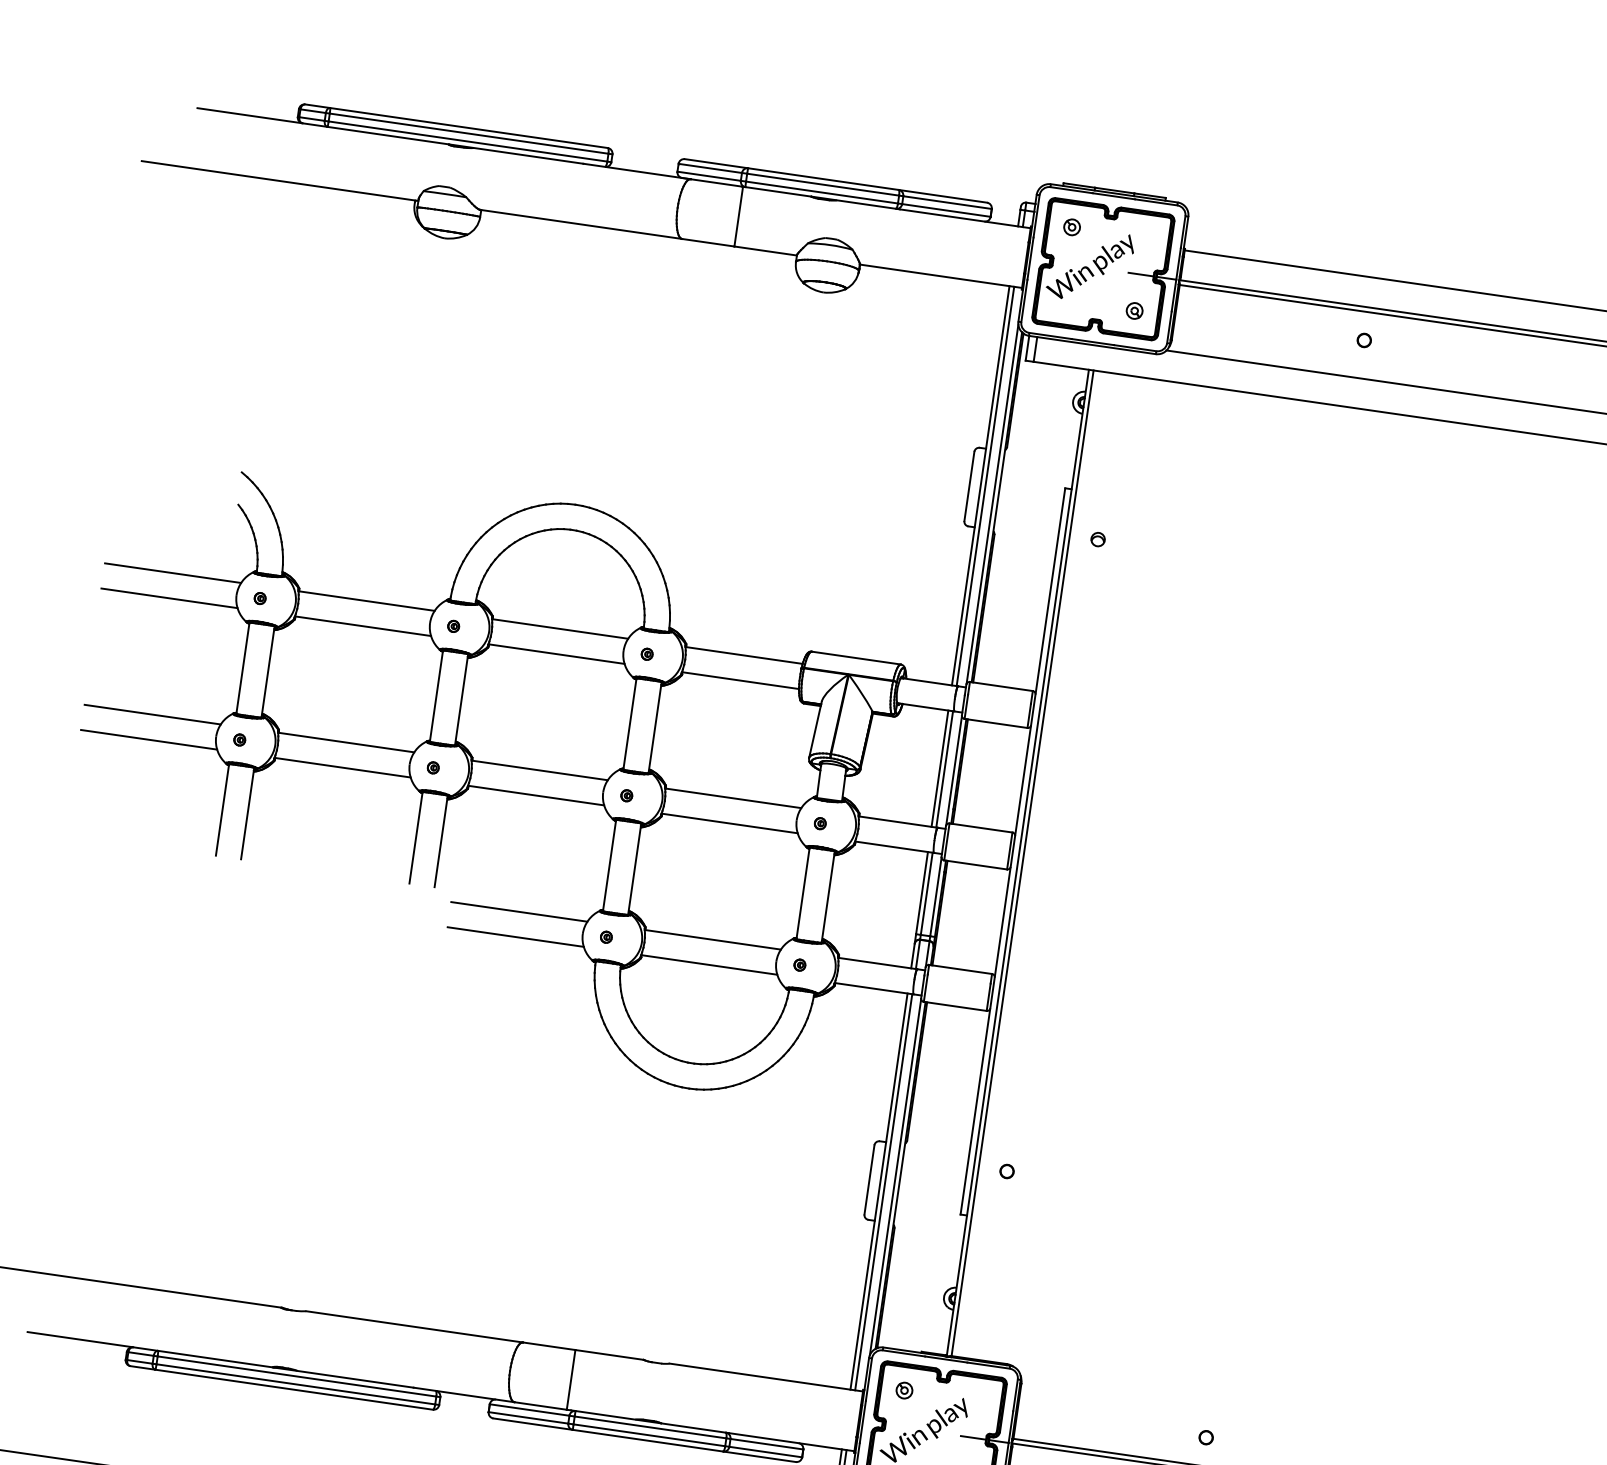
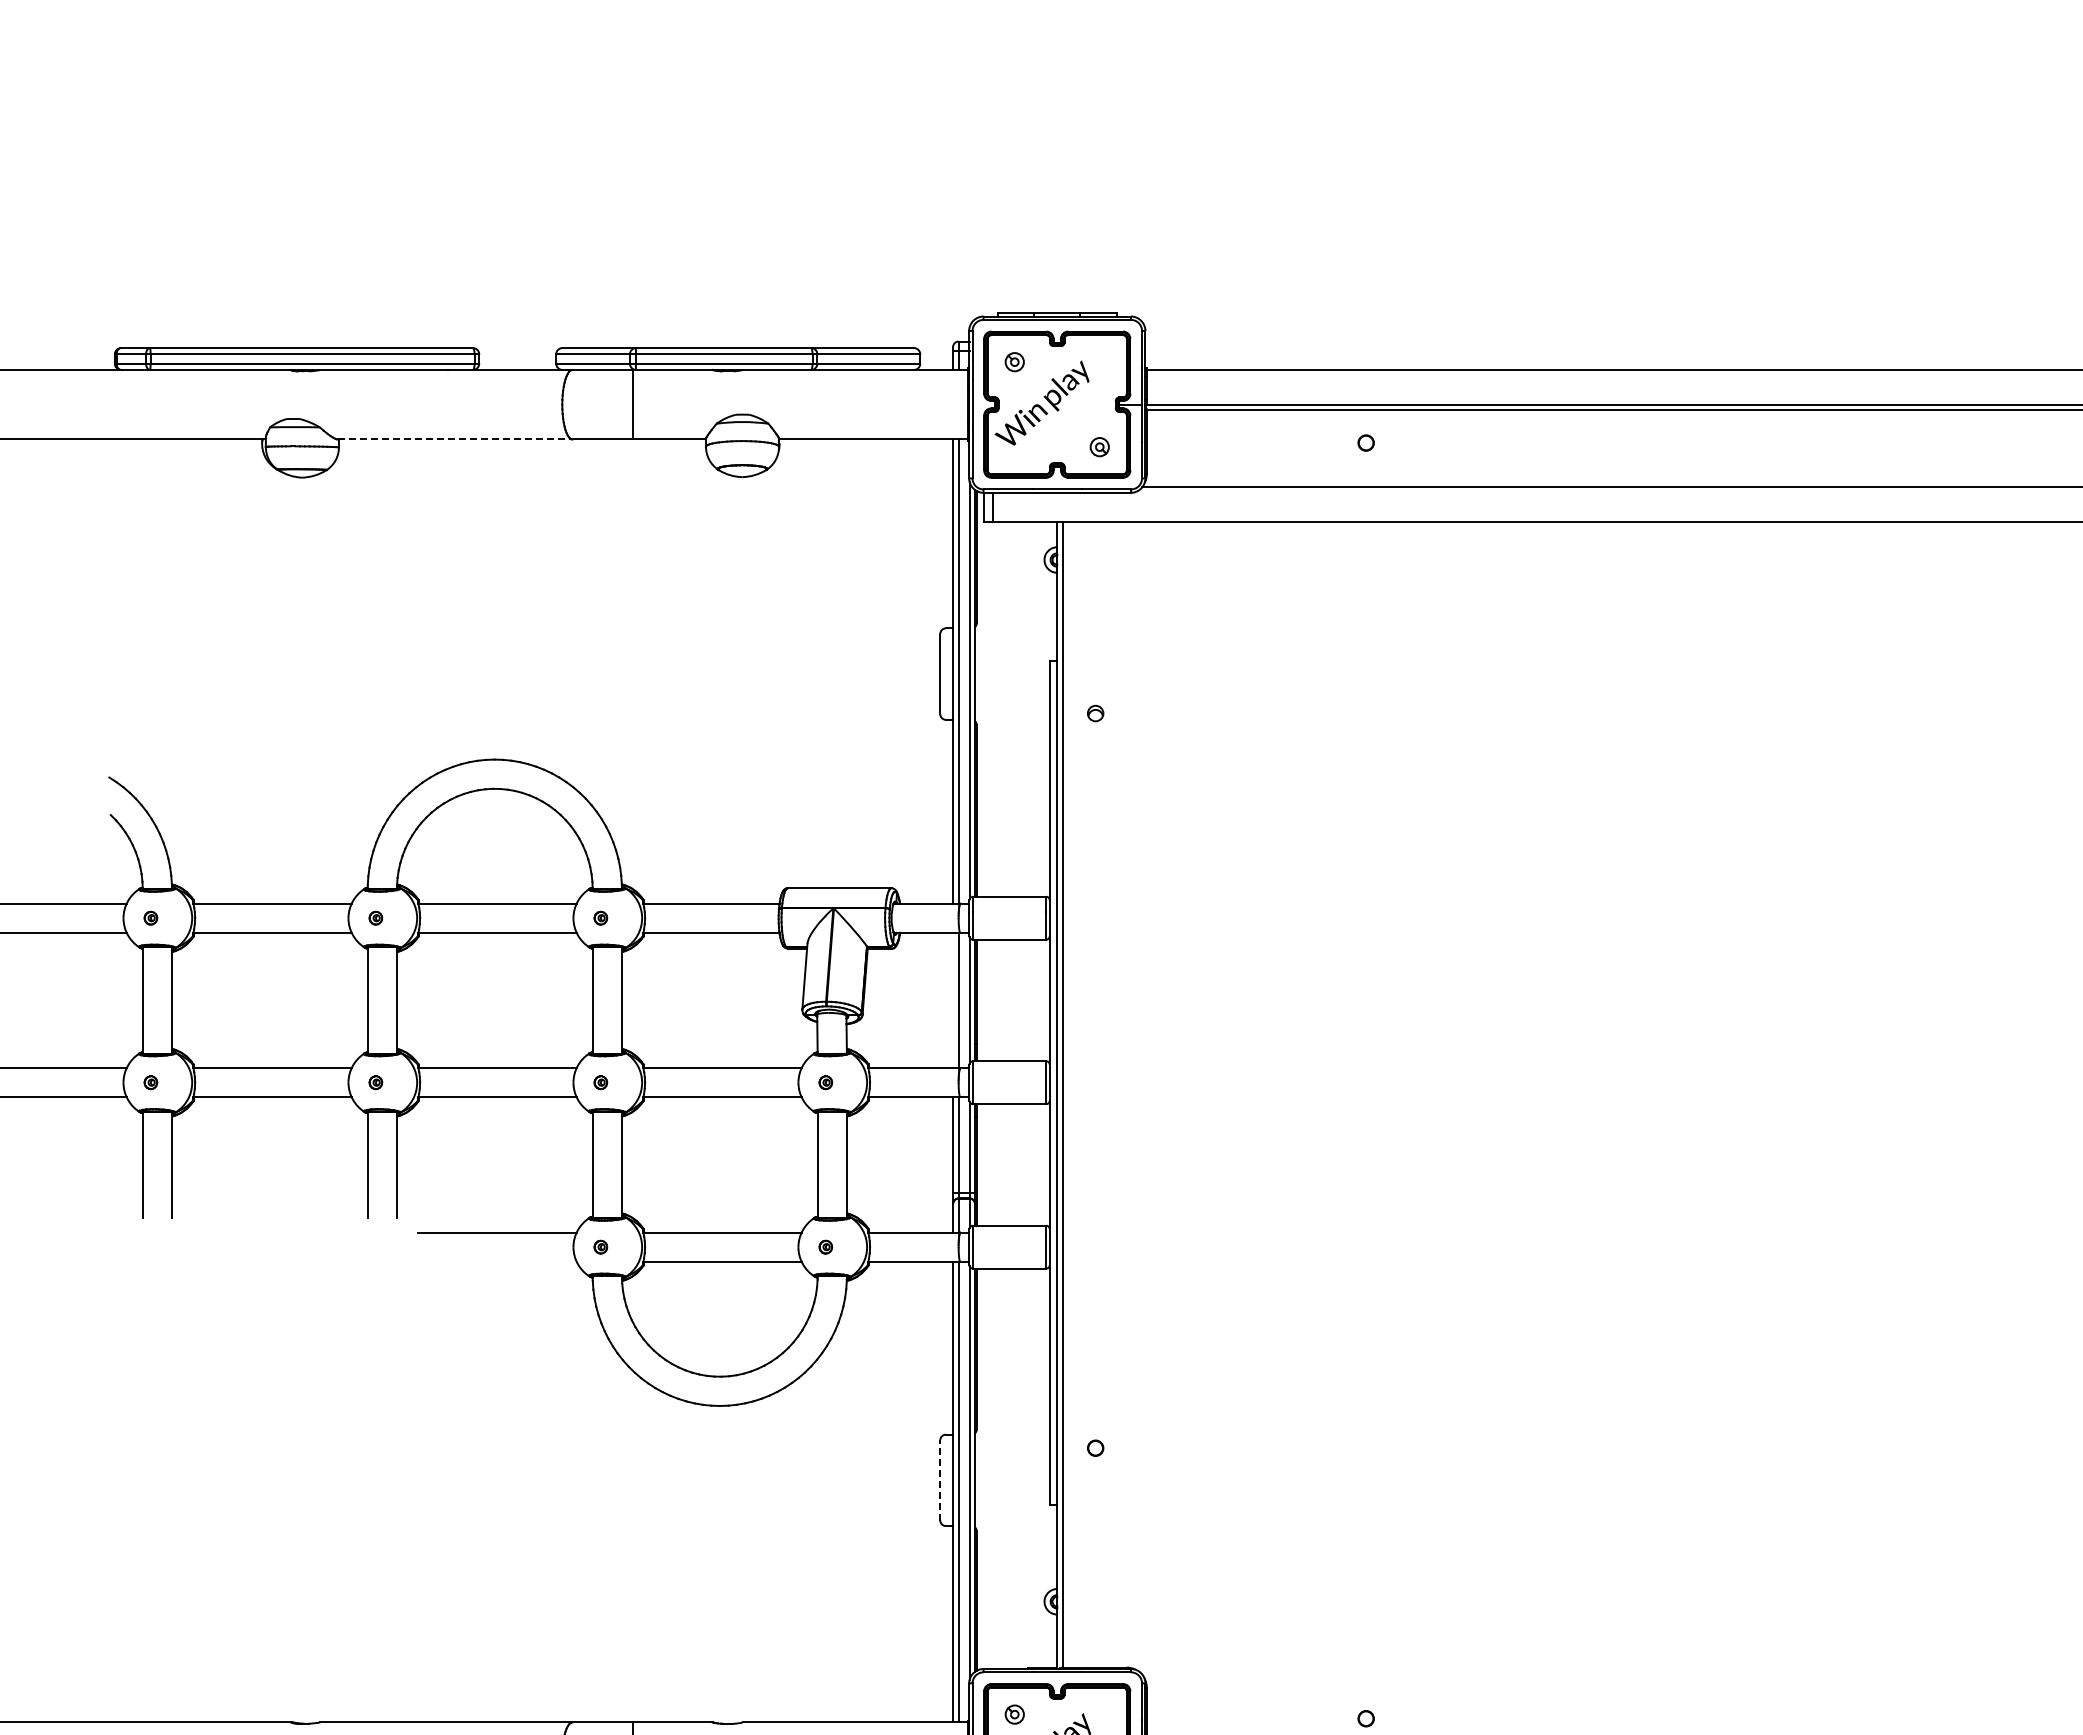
line: (581, 224) -> (455, 439), solid -> dashed
line: (1140, 274) -> (1100, 404), removed
line: (940, 768) -> (953, 1000), removed
line: (515, 936) -> (497, 1261), removed
line: (869, 1179) -> (940, 1479), solid -> dashed

